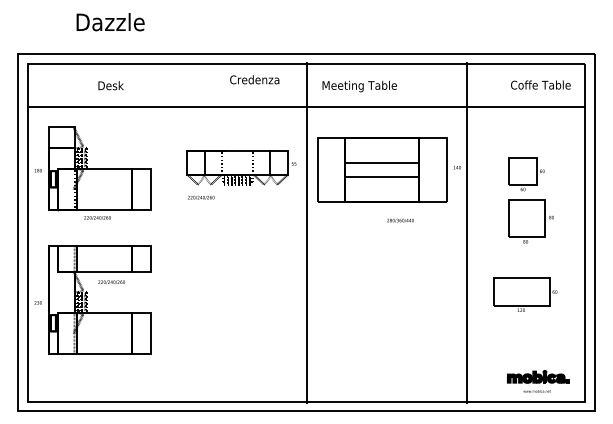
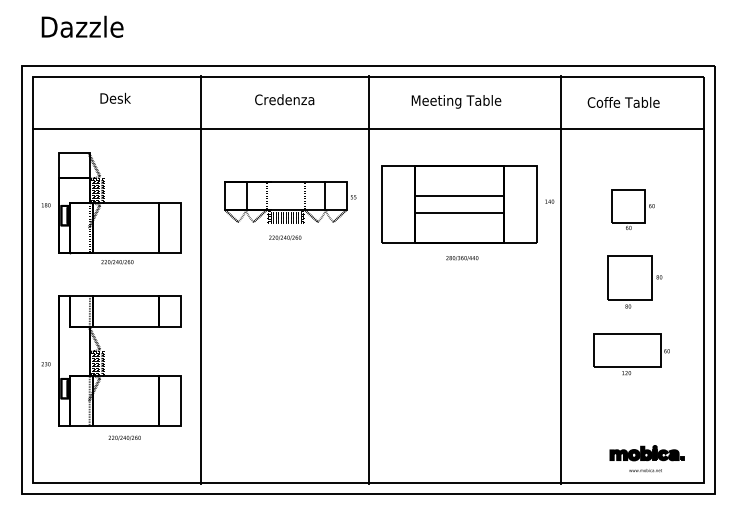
text: (110, 22) -> (82, 27), moved
text: (254, 79) -> (284, 99), moved
text: (540, 84) -> (623, 101), moved
text: (110, 85) -> (114, 98), moved
text: (359, 86) -> (456, 101), moved
text: (201, 197) -> (285, 237), moved
text: (400, 220) -> (462, 258), moved
part: (530, 221) -> (634, 282), moved
line: (167, 232) -> (201, 279), added
text: (111, 282) -> (124, 438), moved

